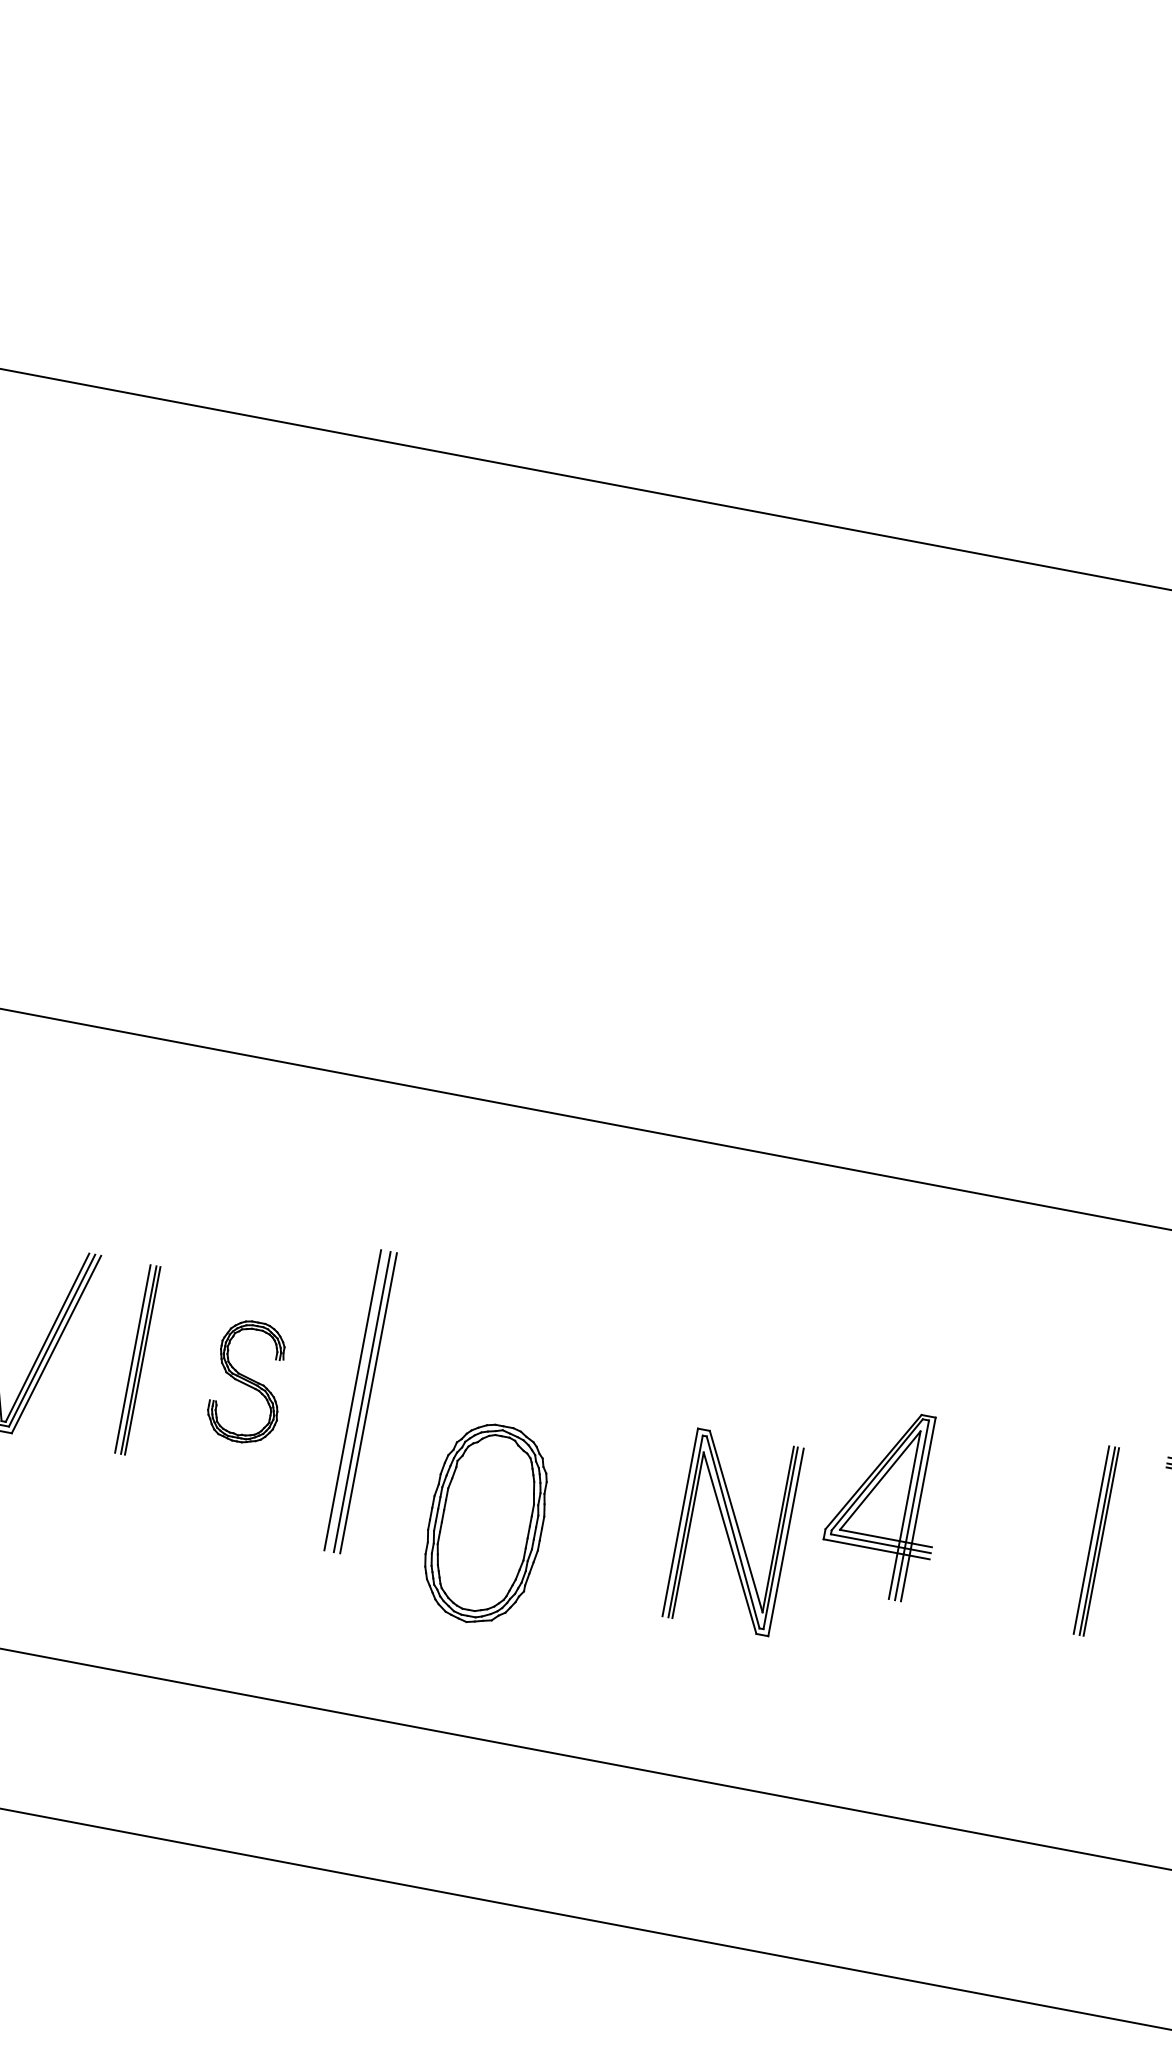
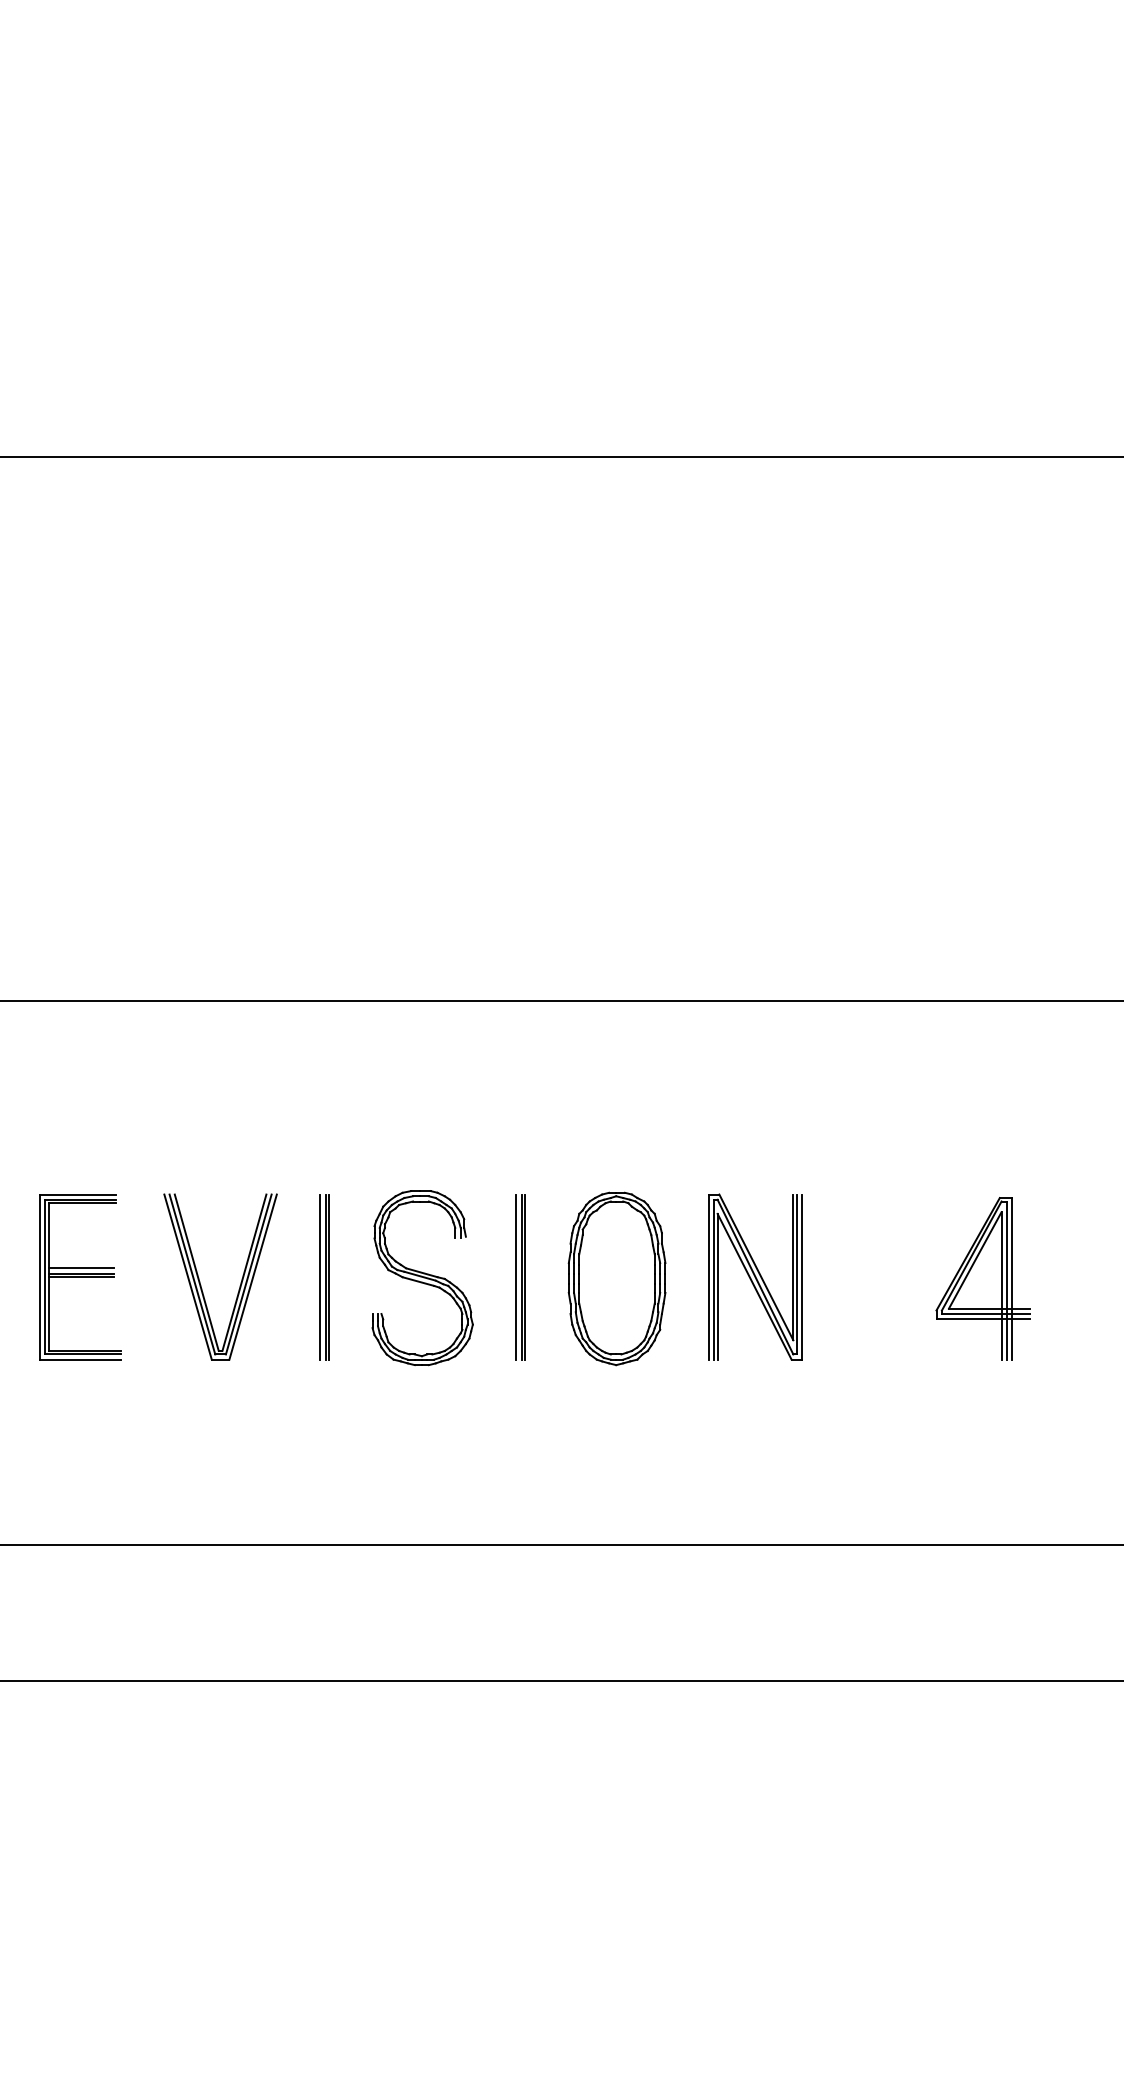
part: (248, 1382) -> (422, 1278), size x1.67
part: (360, 1402) -> (520, 1277), size x0.62
part: (485, 1523) -> (616, 1278), moved
part: (733, 1531) -> (755, 1276), moved

